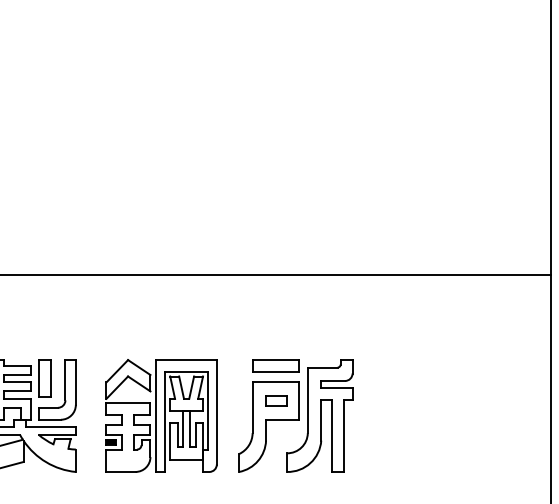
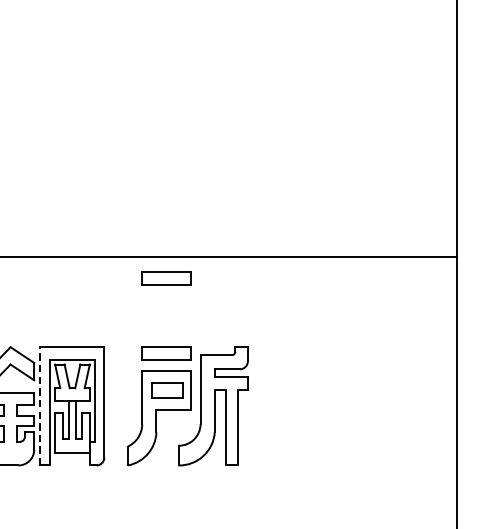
part: (275, 294) -> (166, 277), added
part: (276, 400) -> (167, 389), size x1.4
line: (155, 416) -> (39, 406), solid -> dashed

